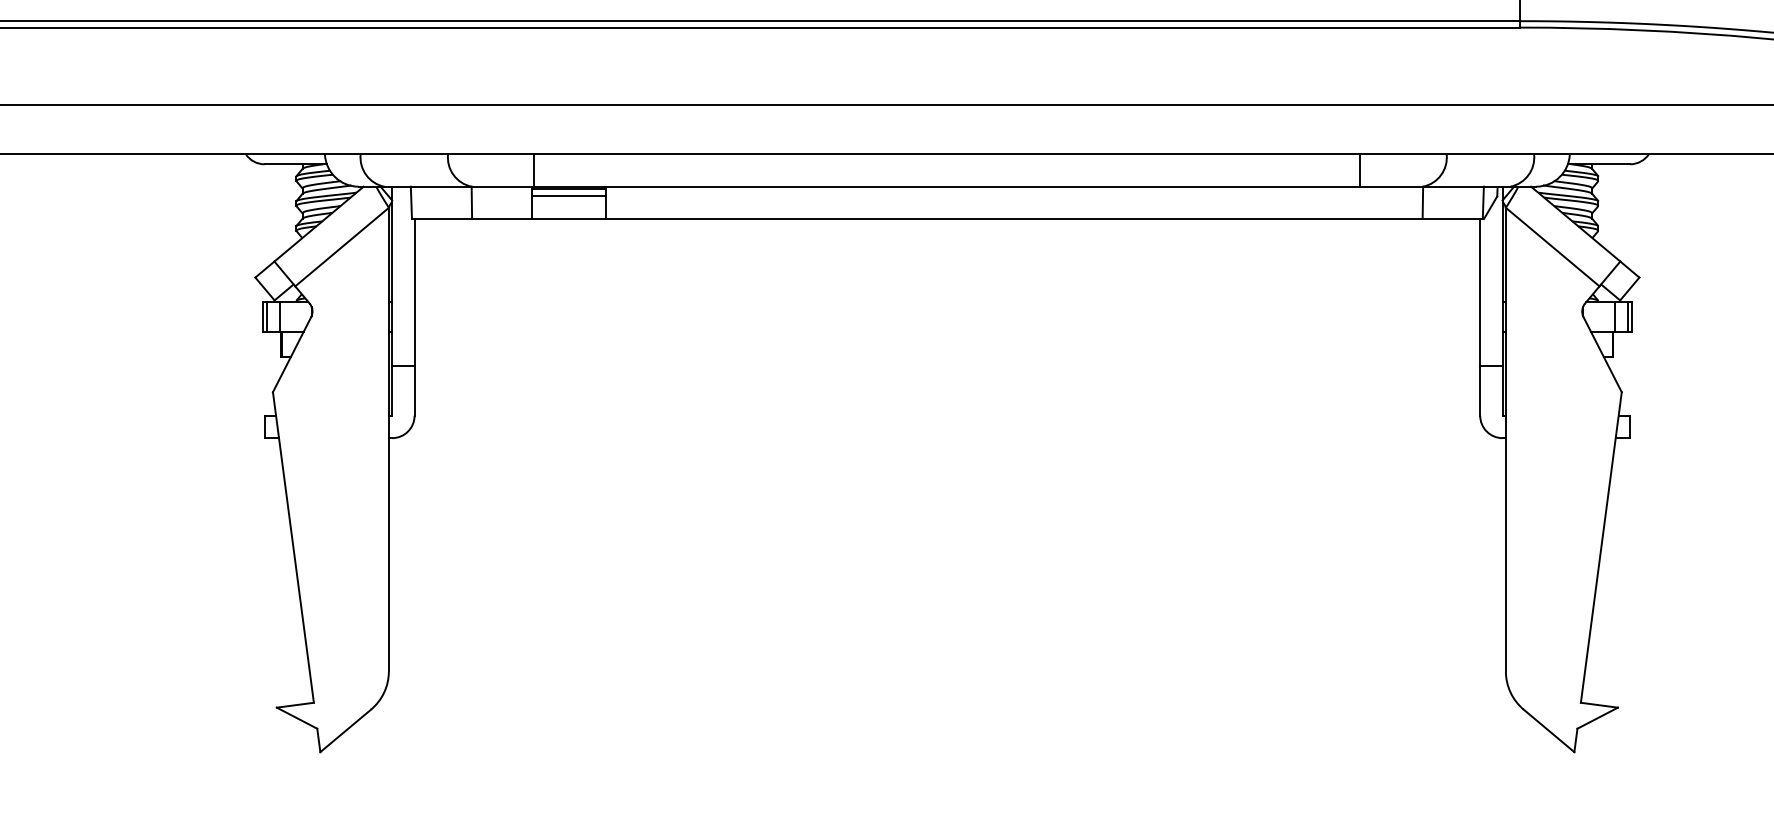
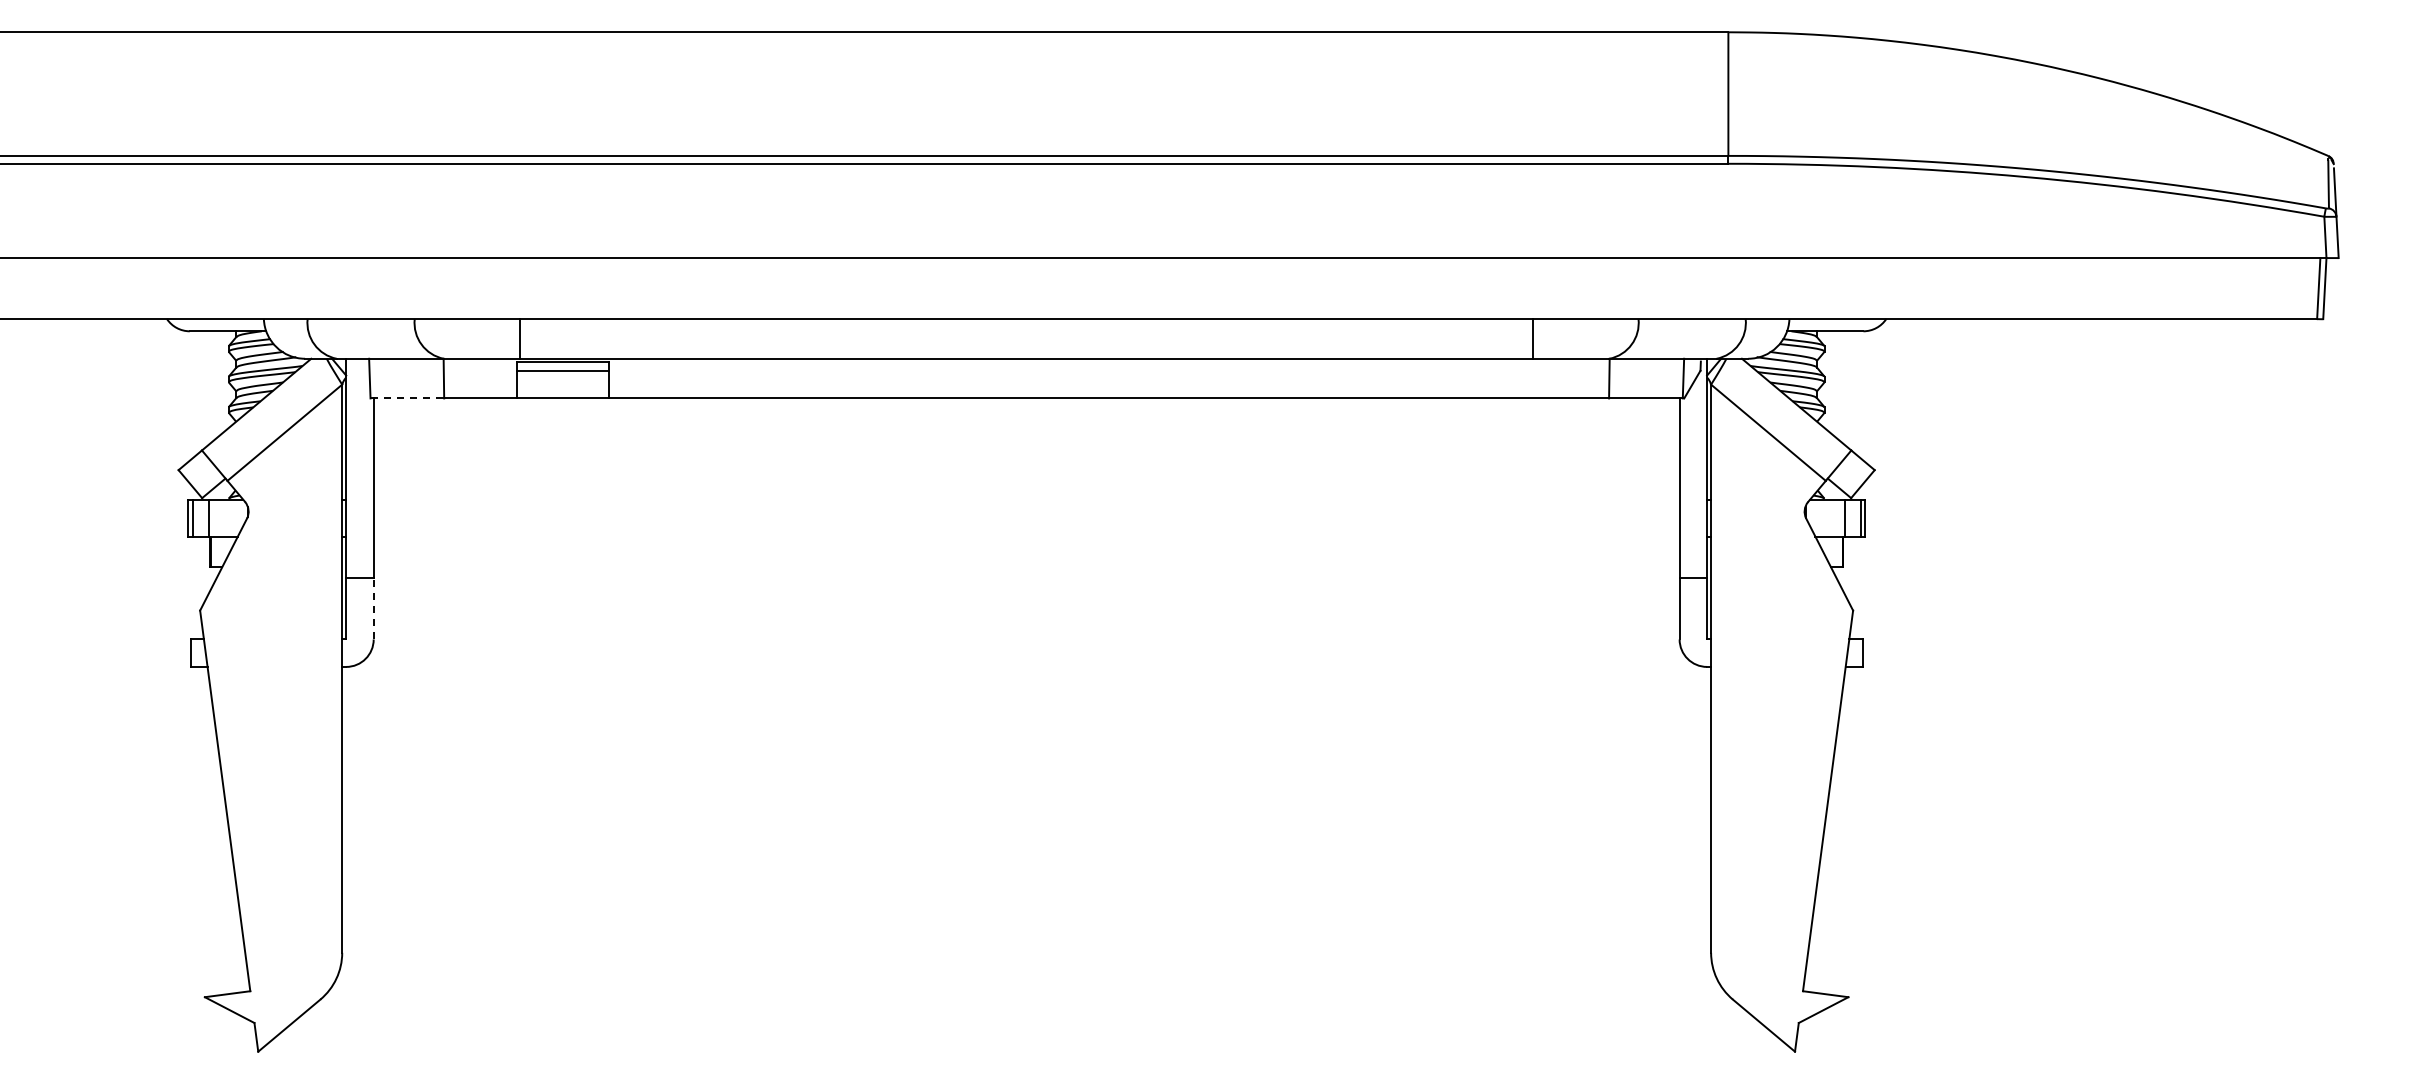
line: (442, 219) -> (407, 398), solid -> dashed
line: (414, 390) -> (373, 608), solid -> dashed

